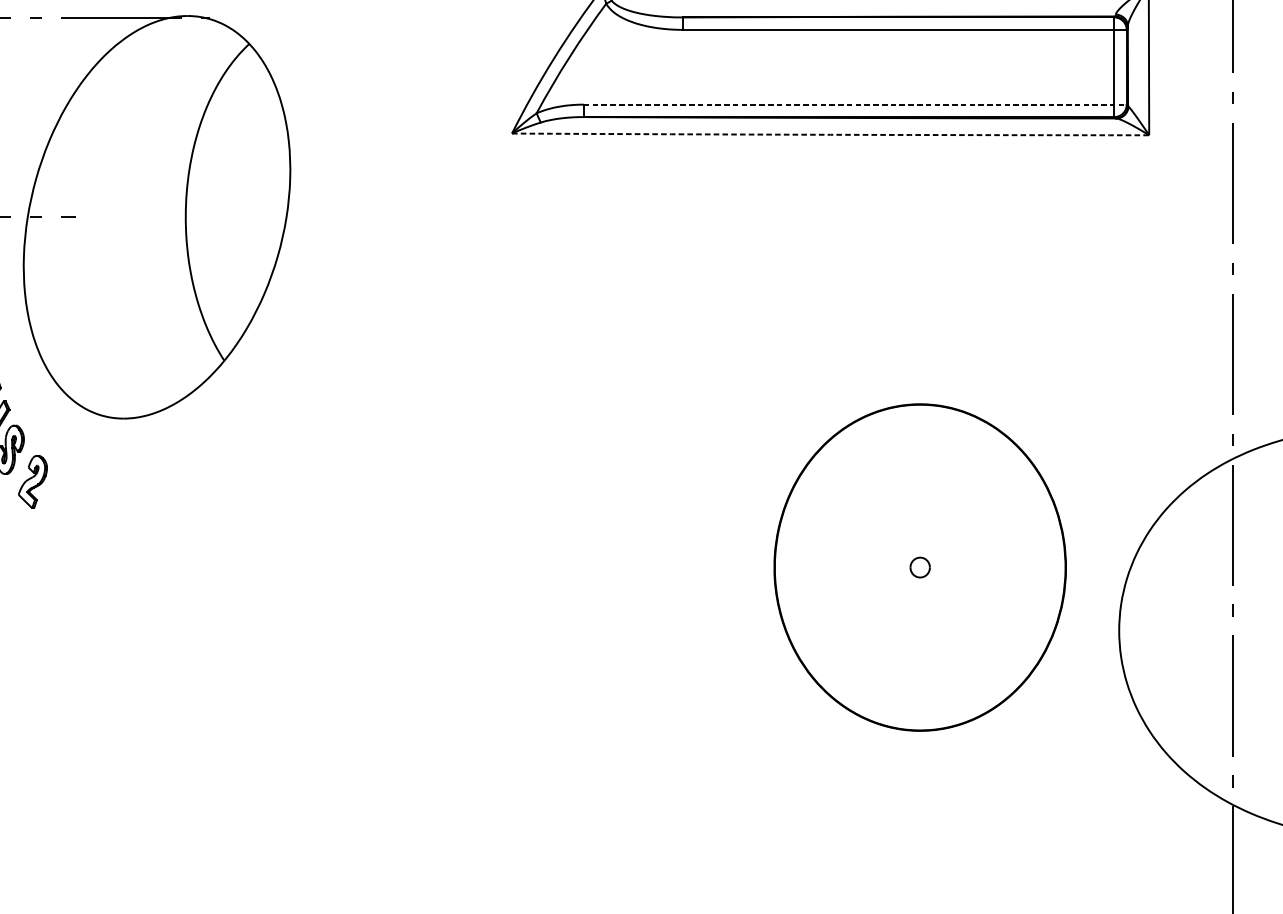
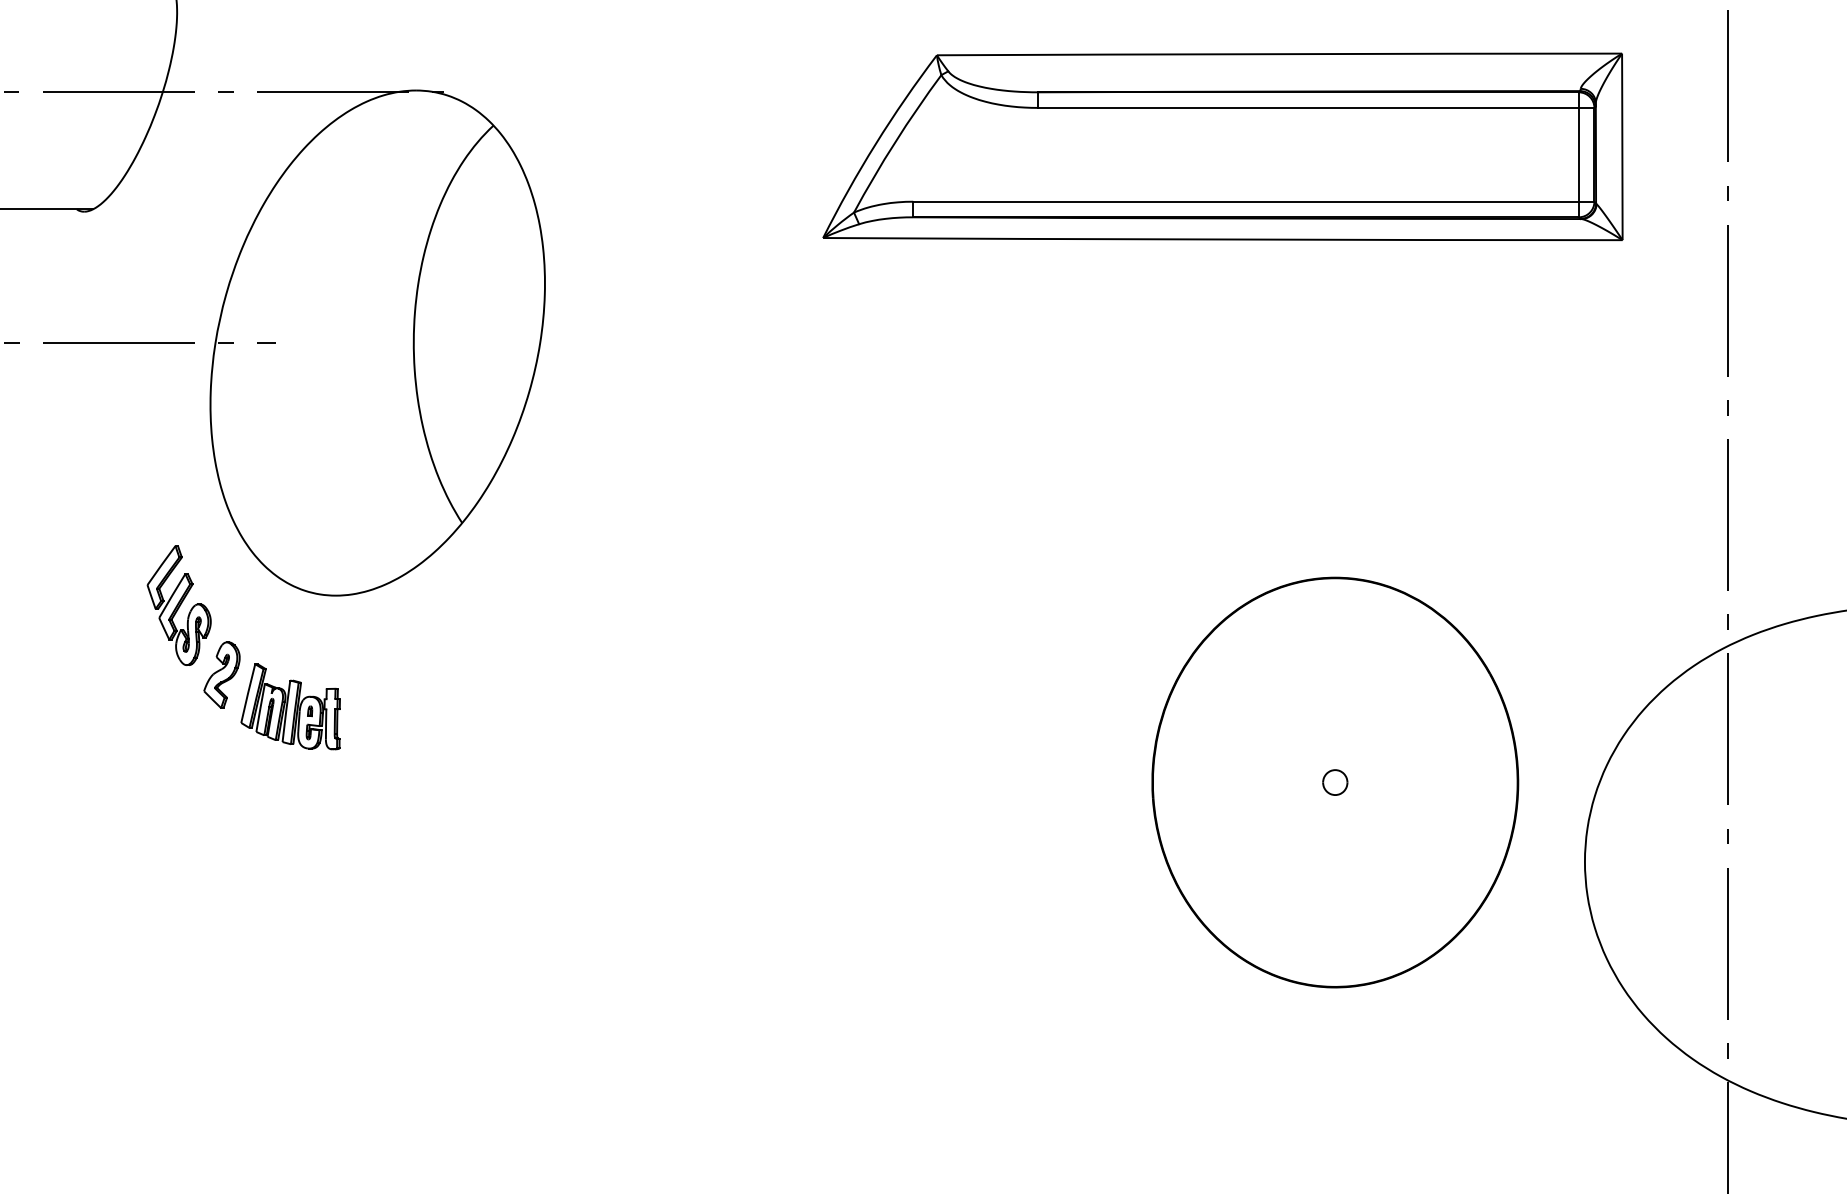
line: (855, 104) -> (1253, 201), dashed -> solid
arc: (830, 134) -> (1222, 239), dashed -> solid
part: (87, 506) -> (290, 706), added

